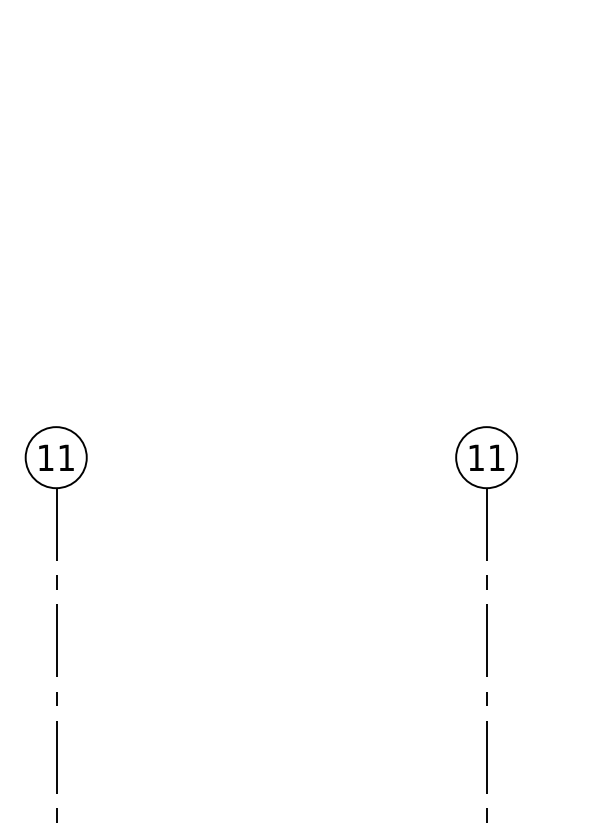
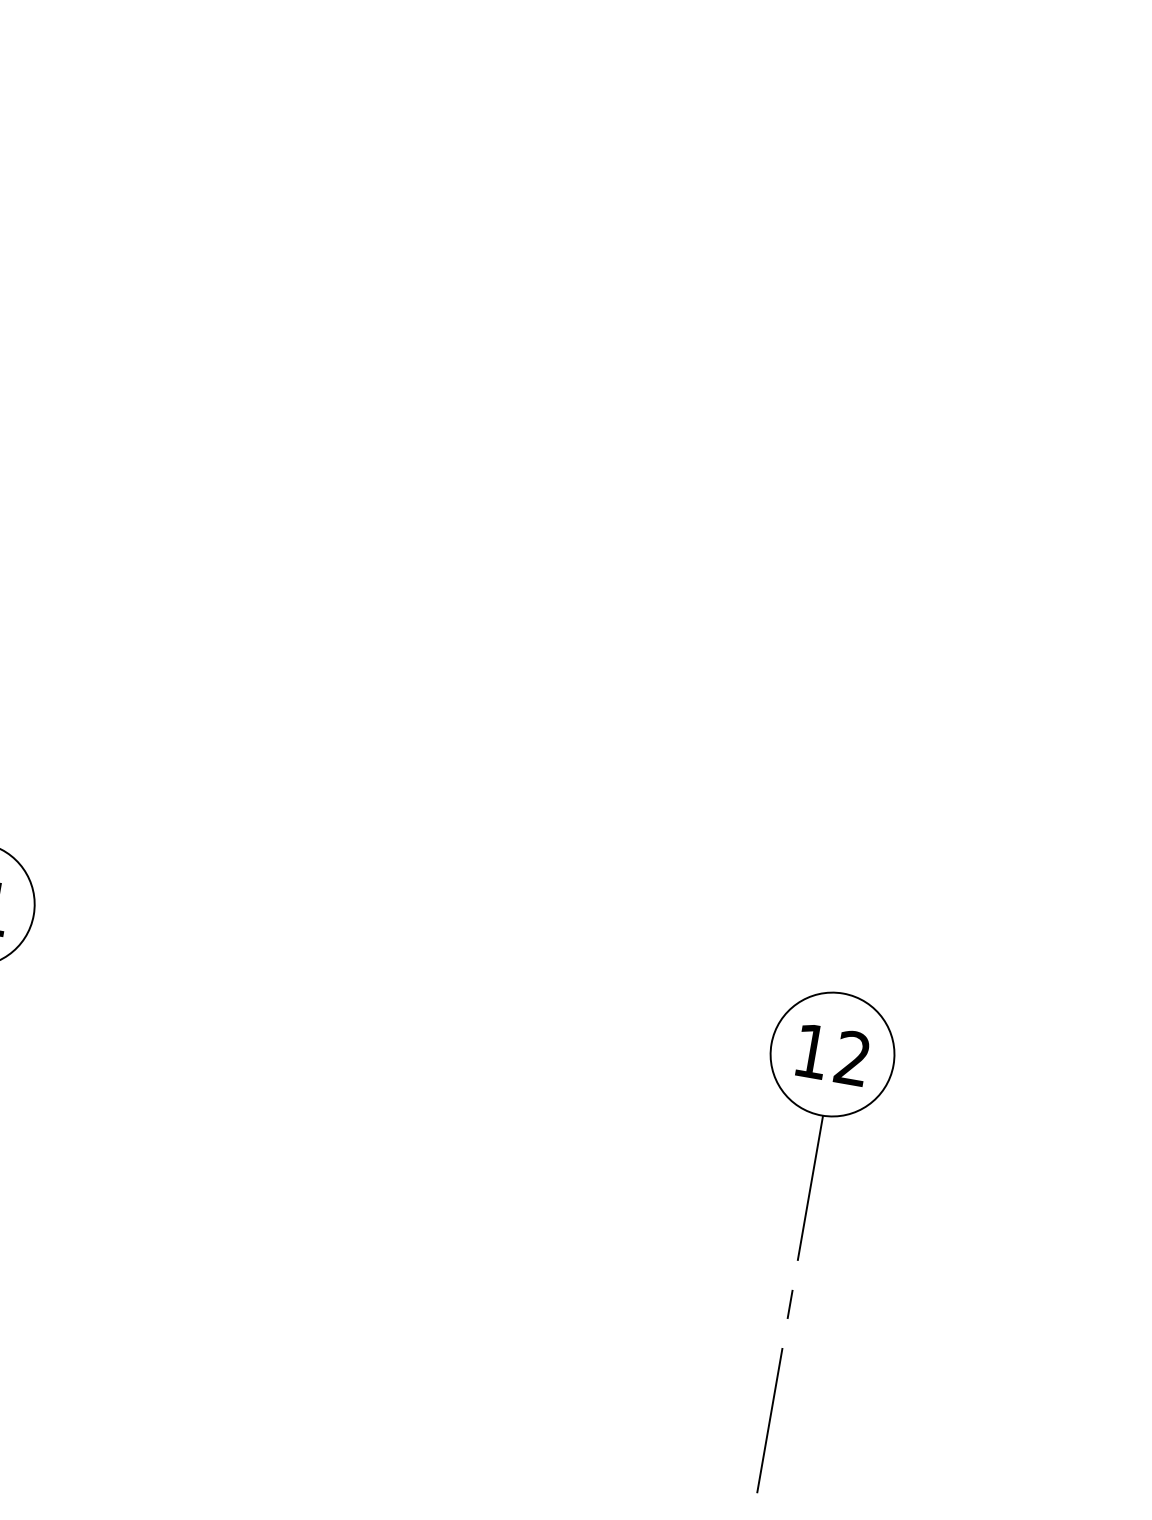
text: (496, 457) -> (852, 1057), 11 -> 12

